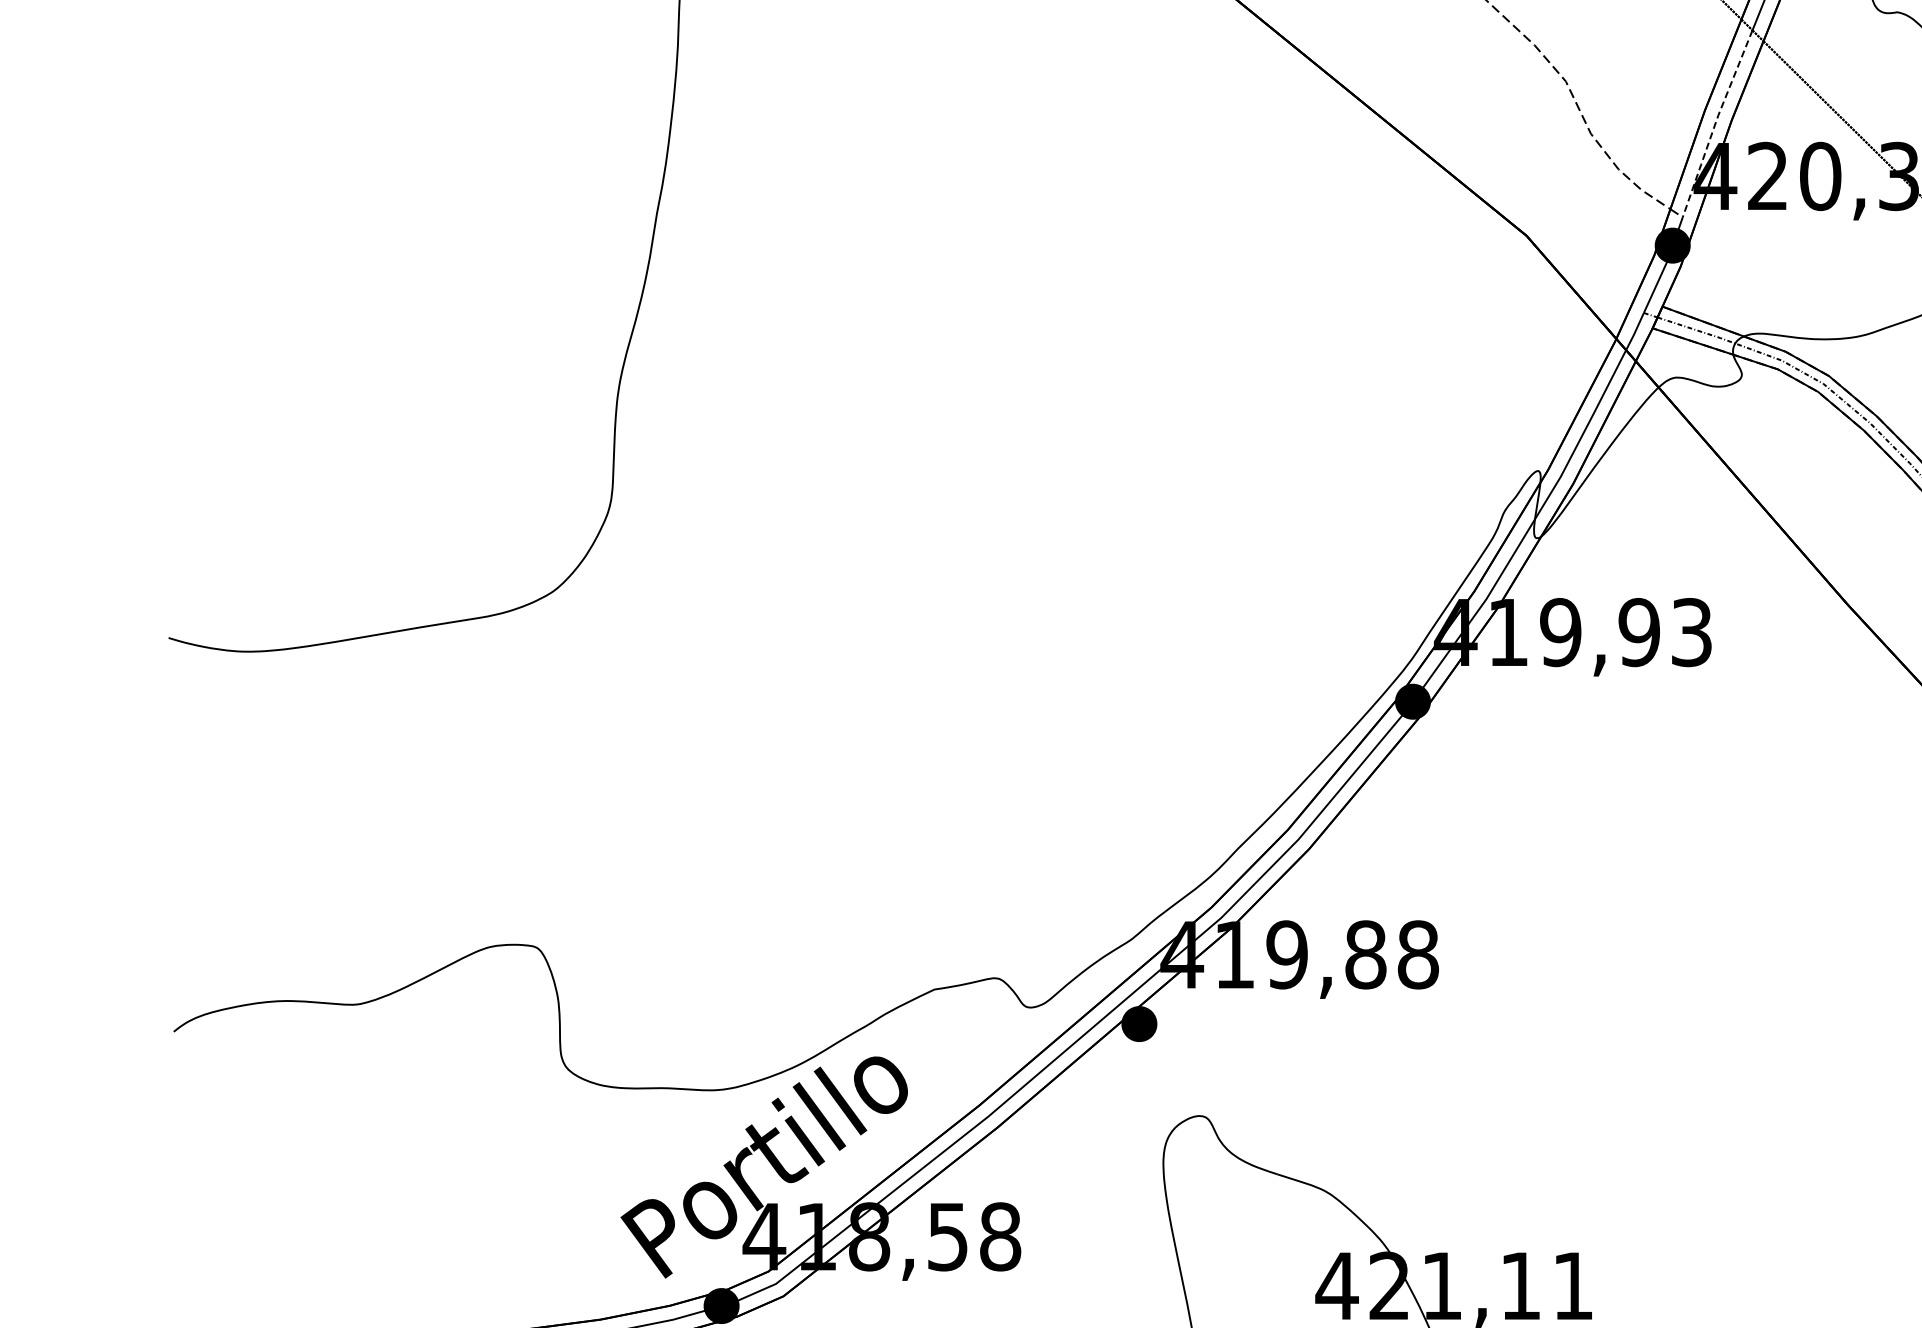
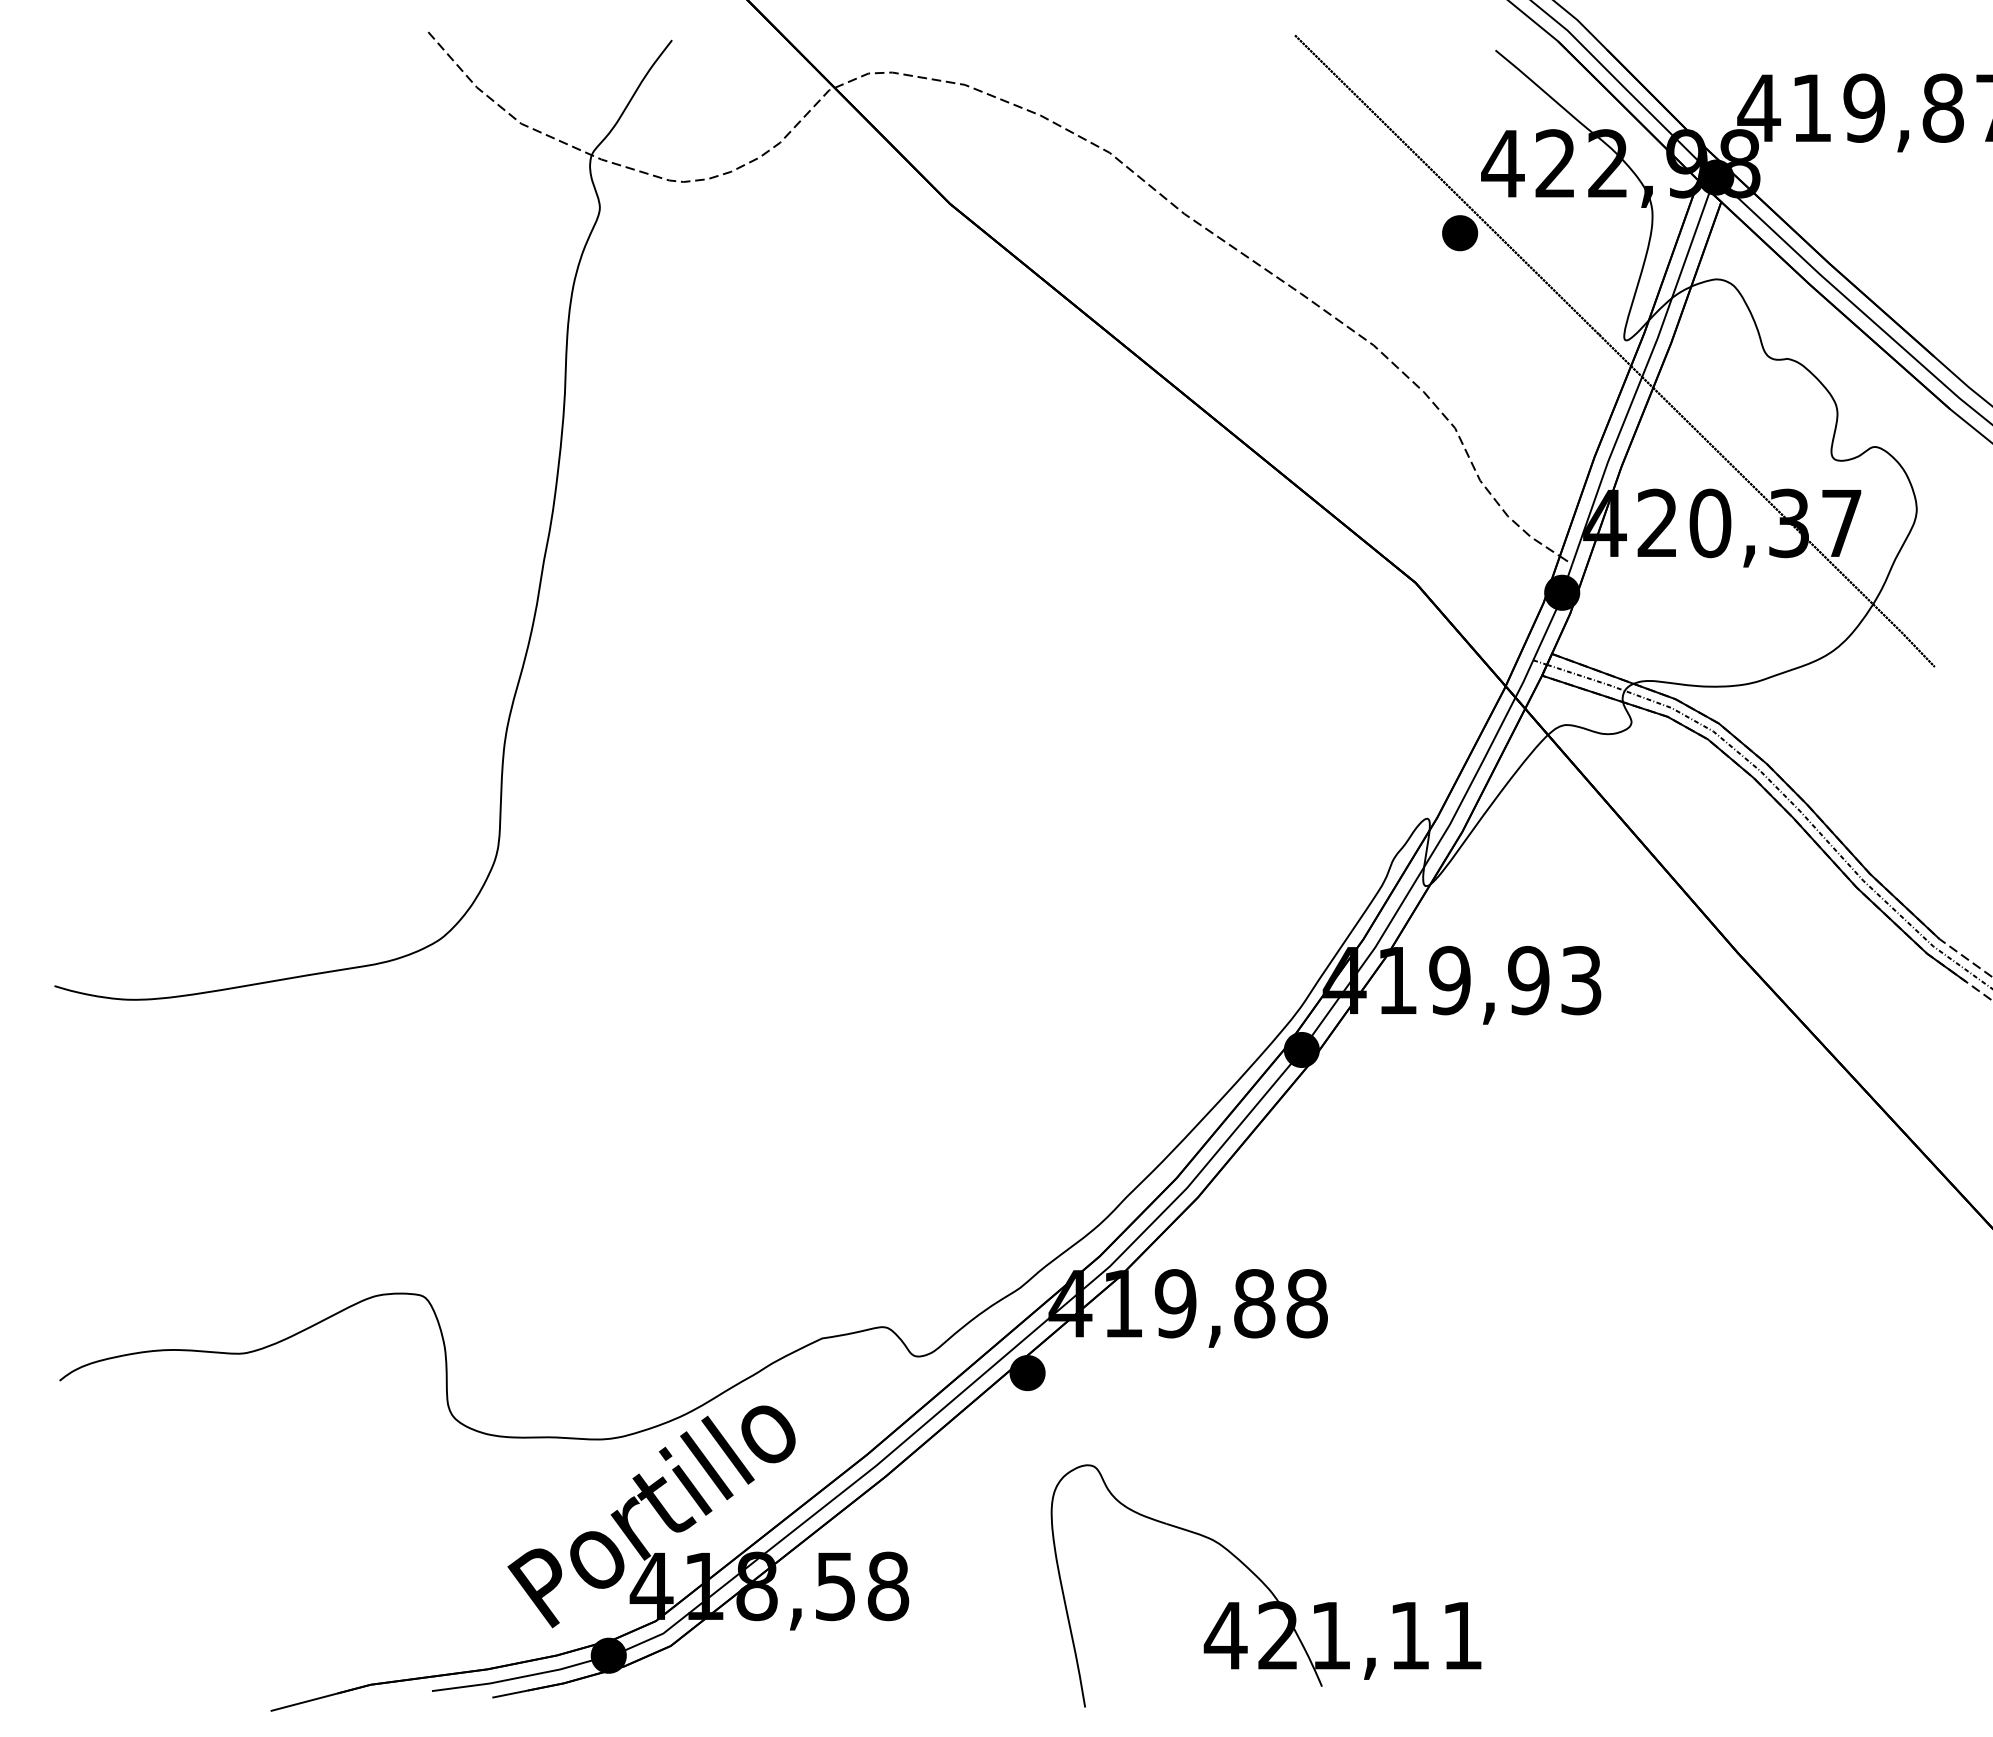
line: (1715, 123) -> (1605, 470), dashed -> solid

